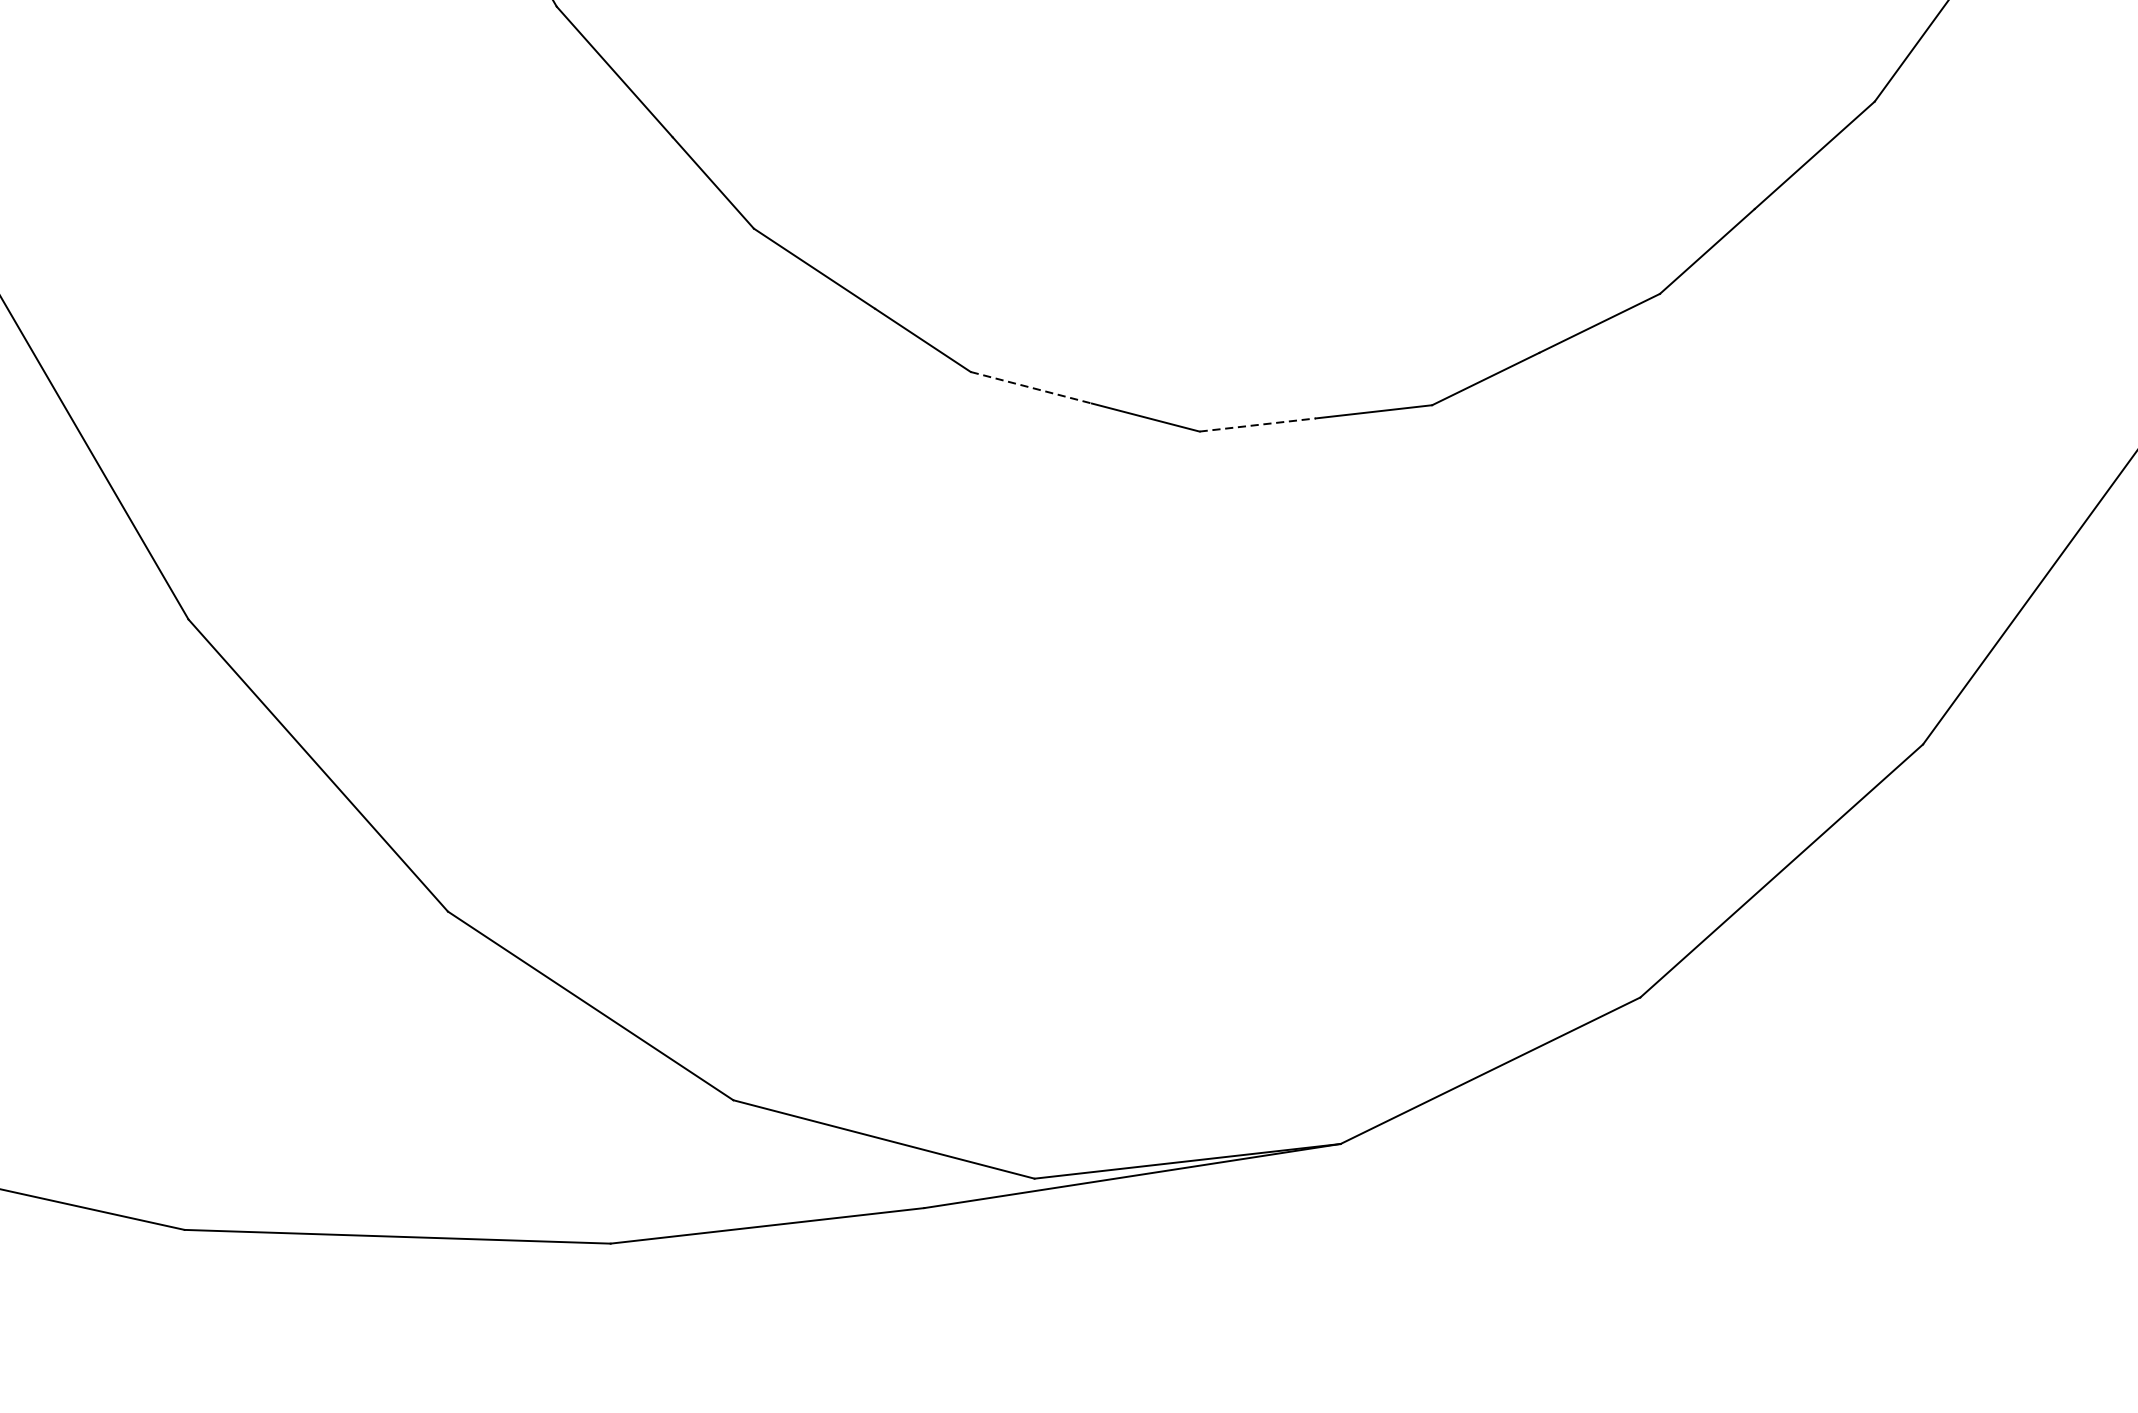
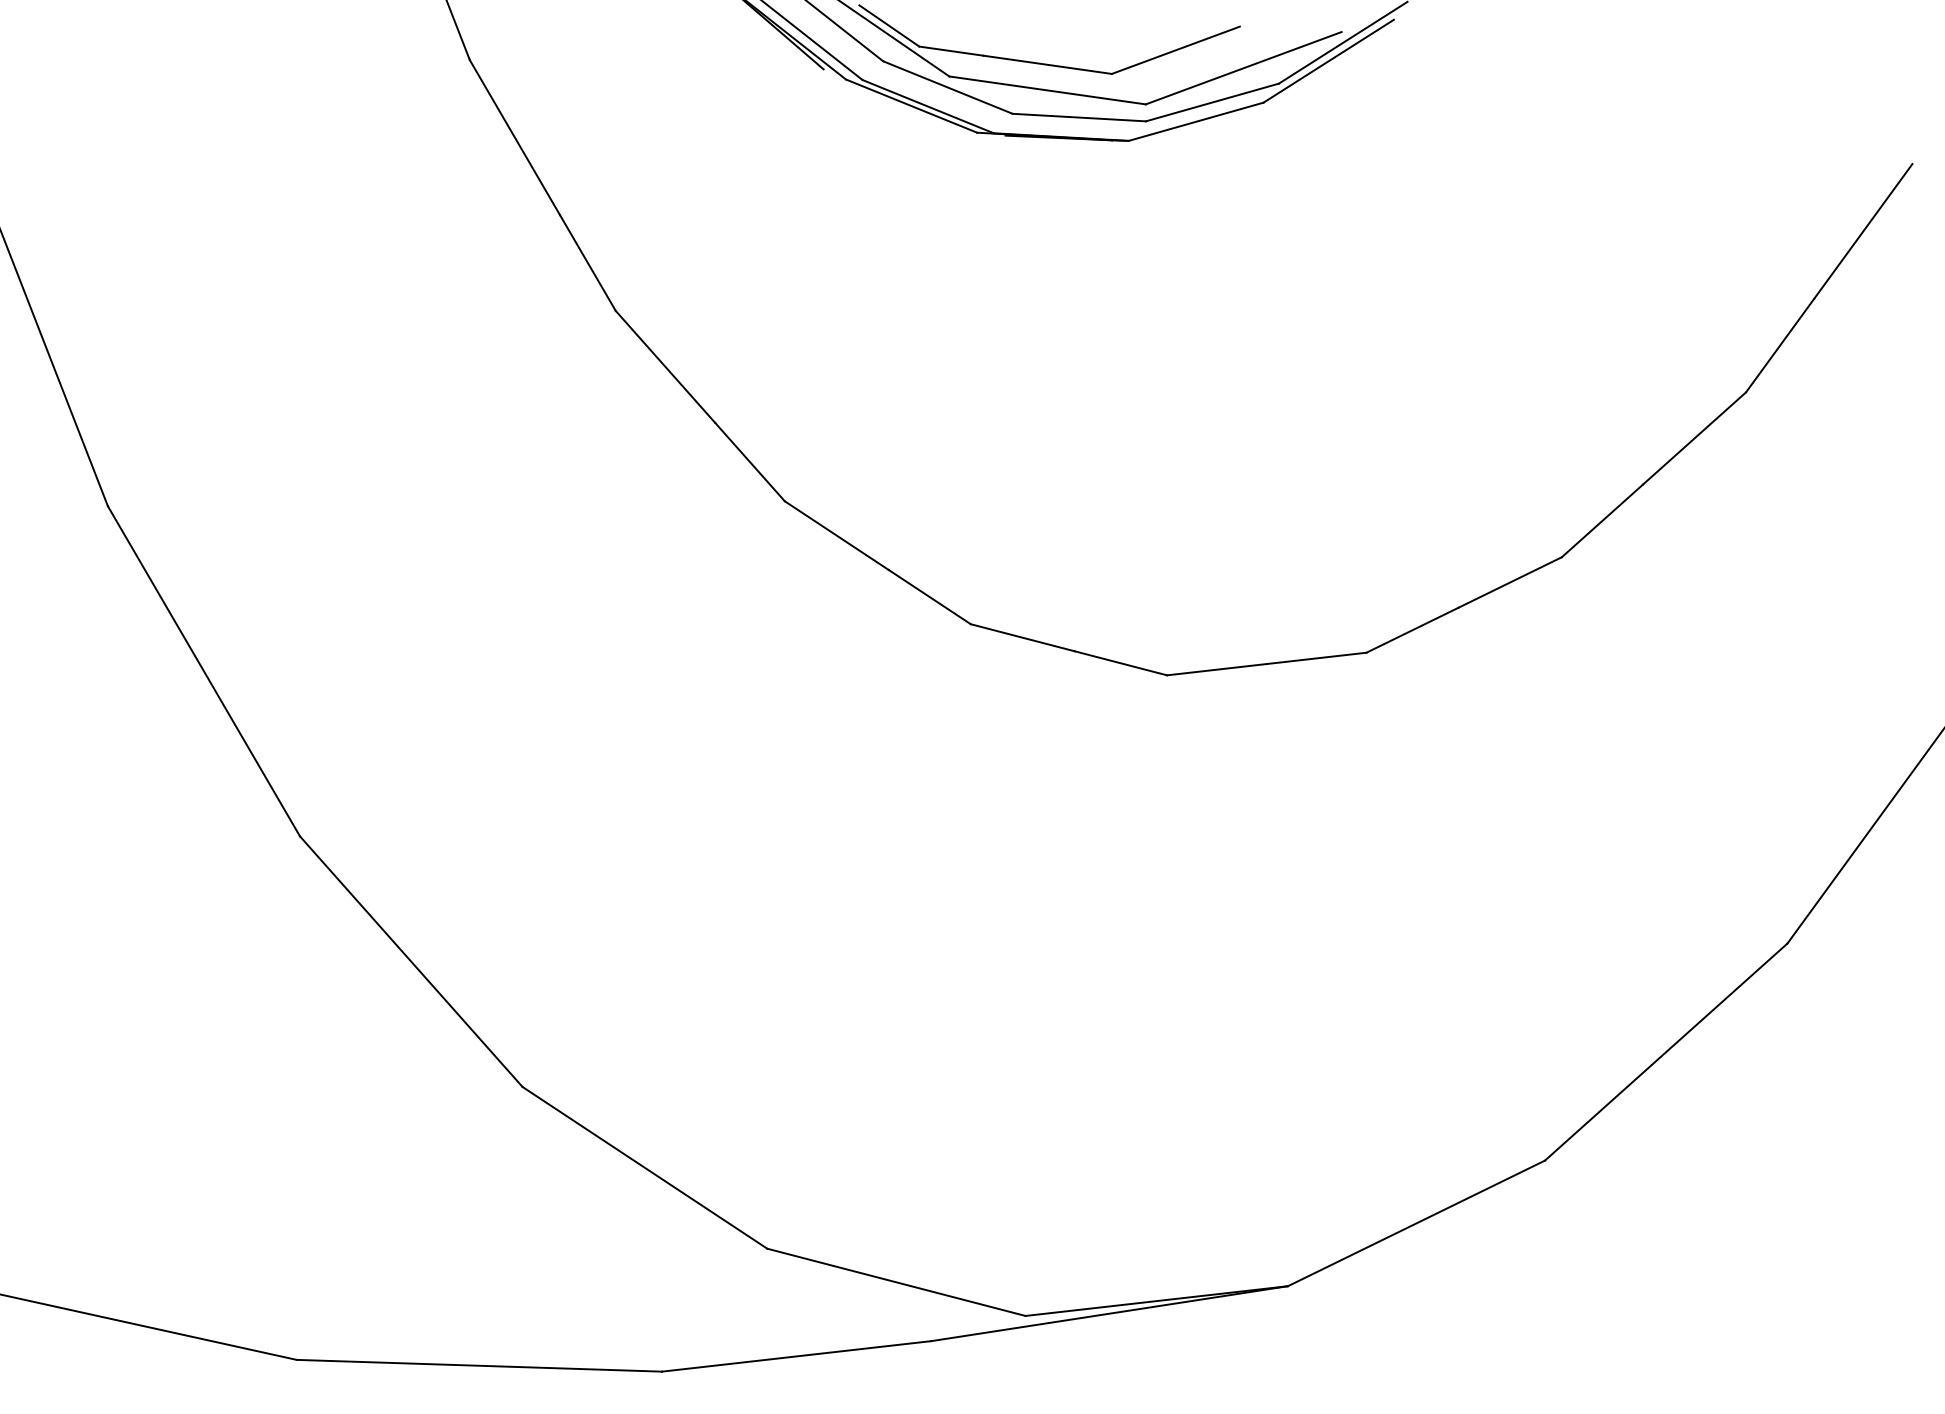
line: (1031, 387) -> (1022, 637), dashed -> solid
line: (1258, 424) -> (1217, 669), dashed -> solid

